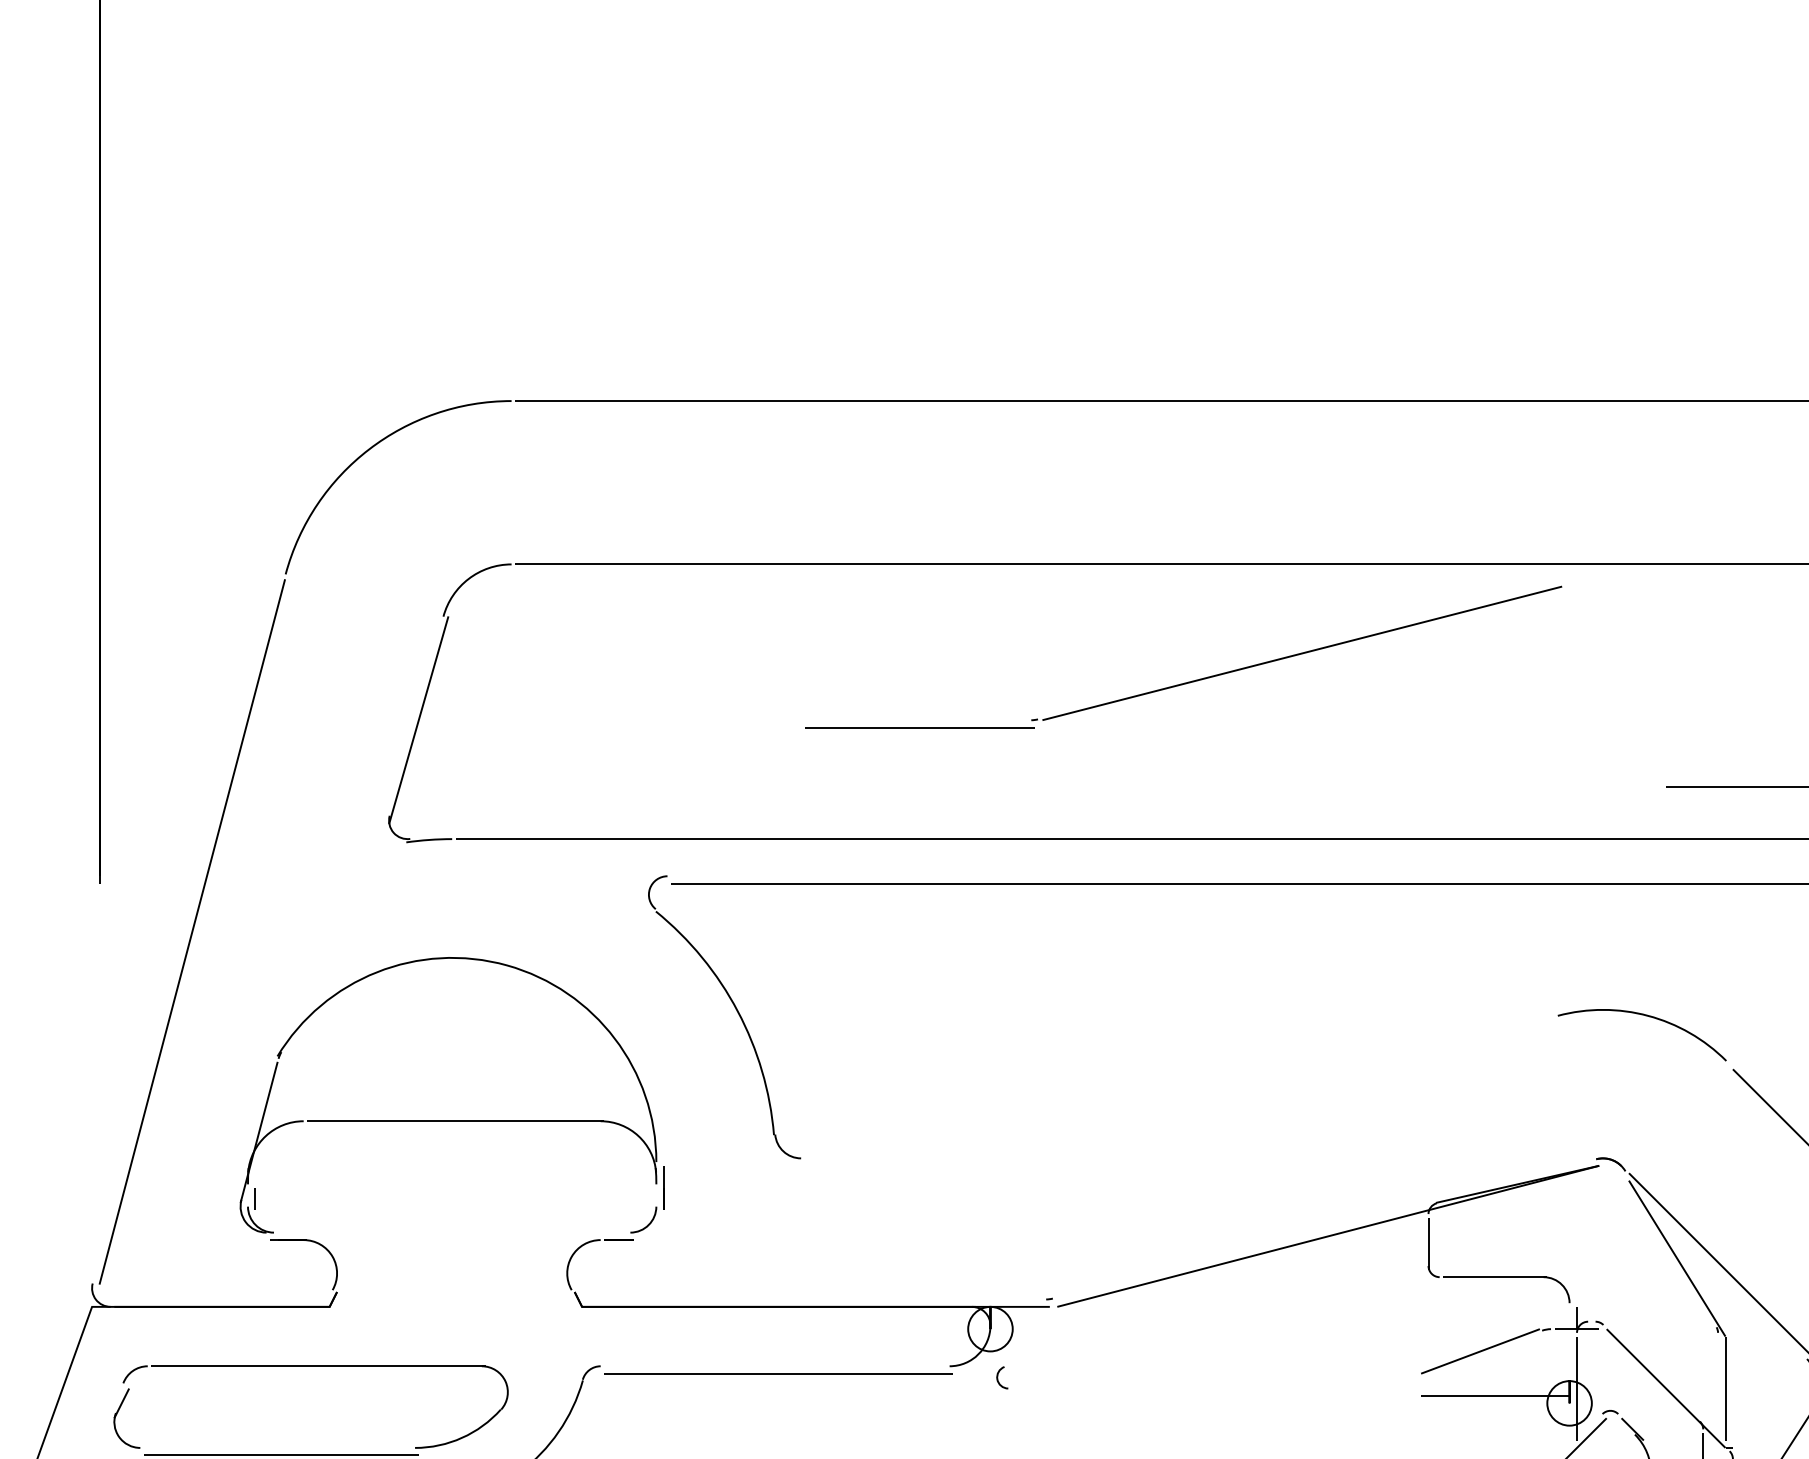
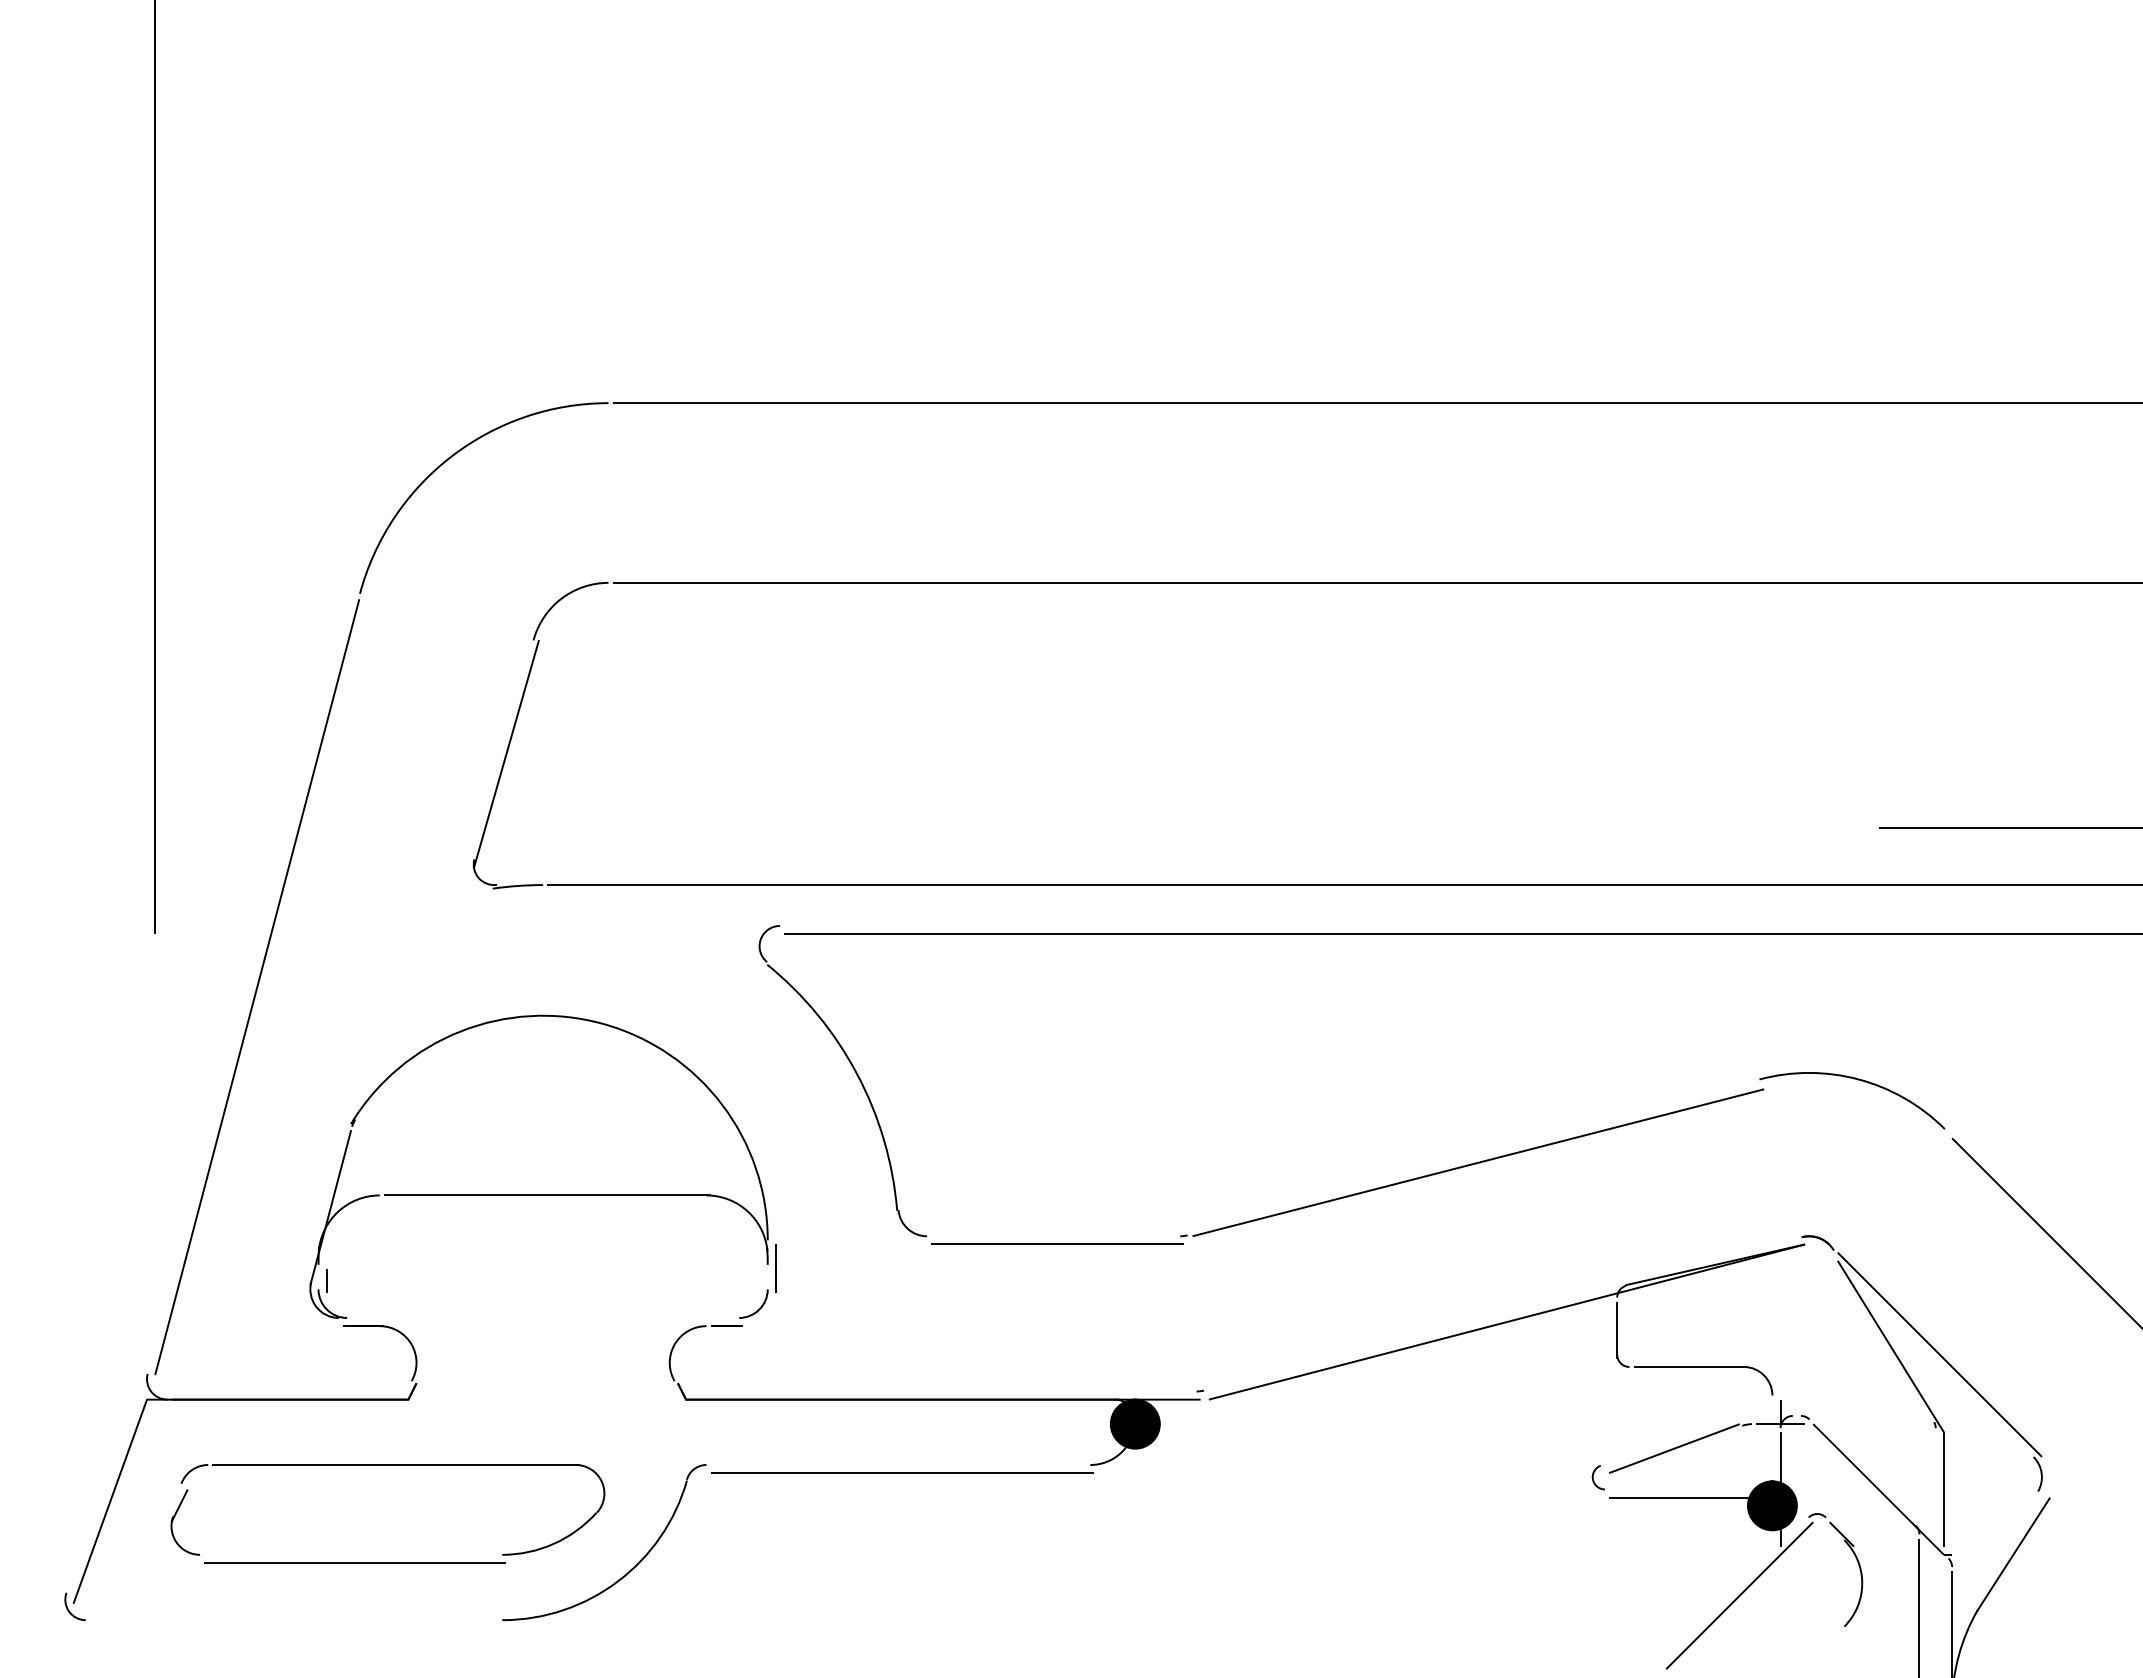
part: (1192, 680) -> (1357, 1192), moved
fill: (989, 1328) -> (1134, 1423), added
curve: (997, 1377) -> (1593, 1477), moved
fill: (1568, 1403) -> (1771, 1505), added

